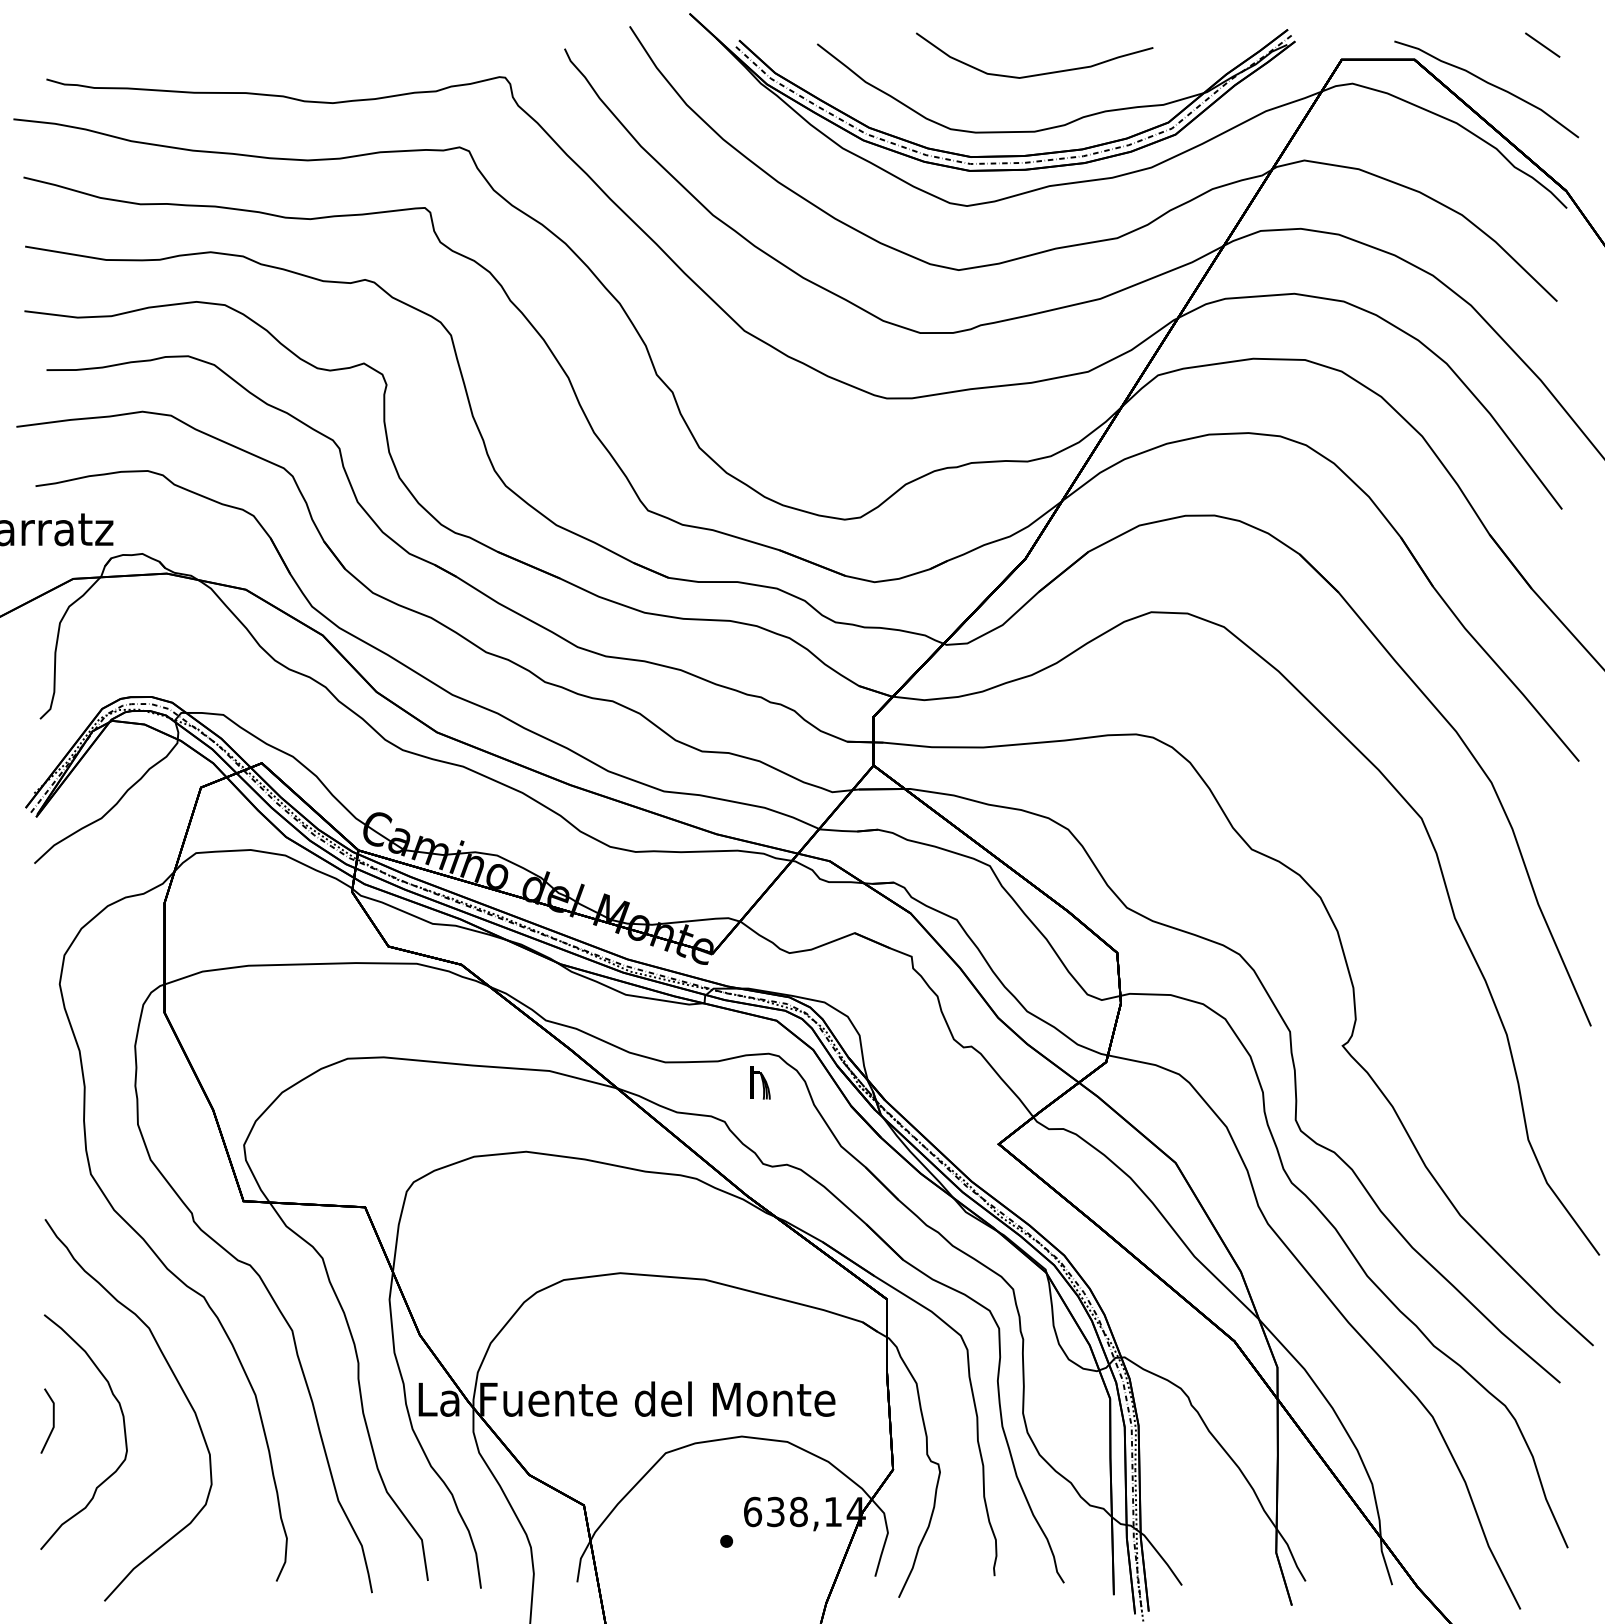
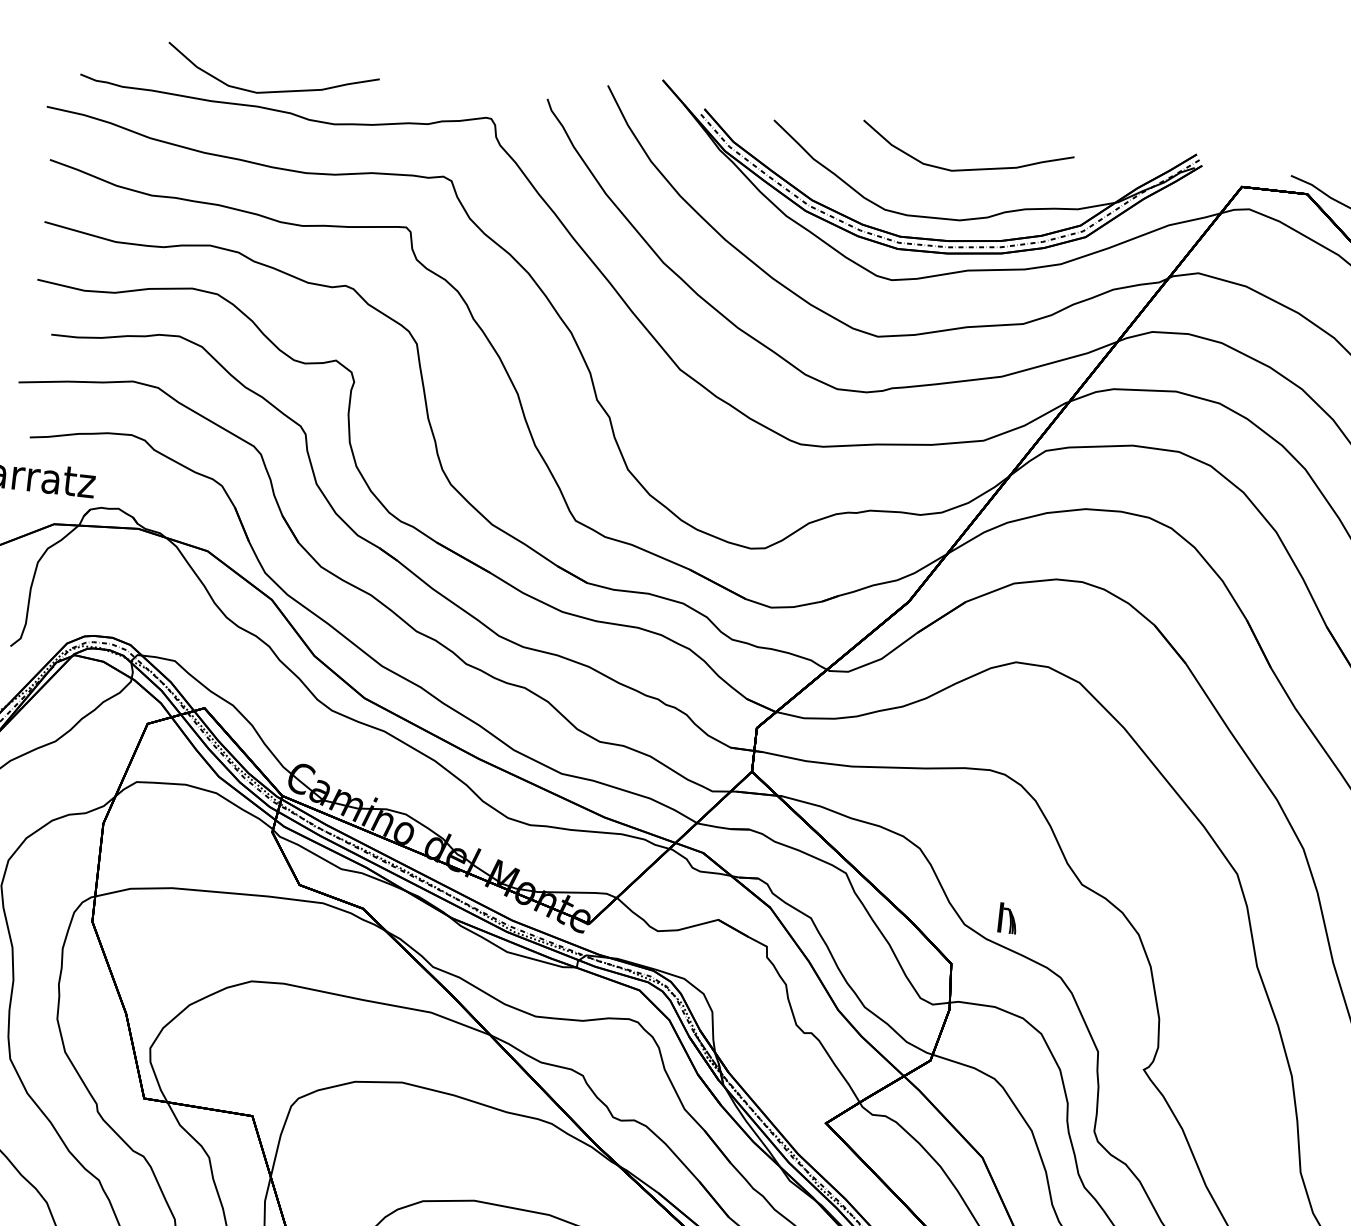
curve: (263, 73) -> (275, 90), added
part: (760, 1082) -> (1008, 918), moved

